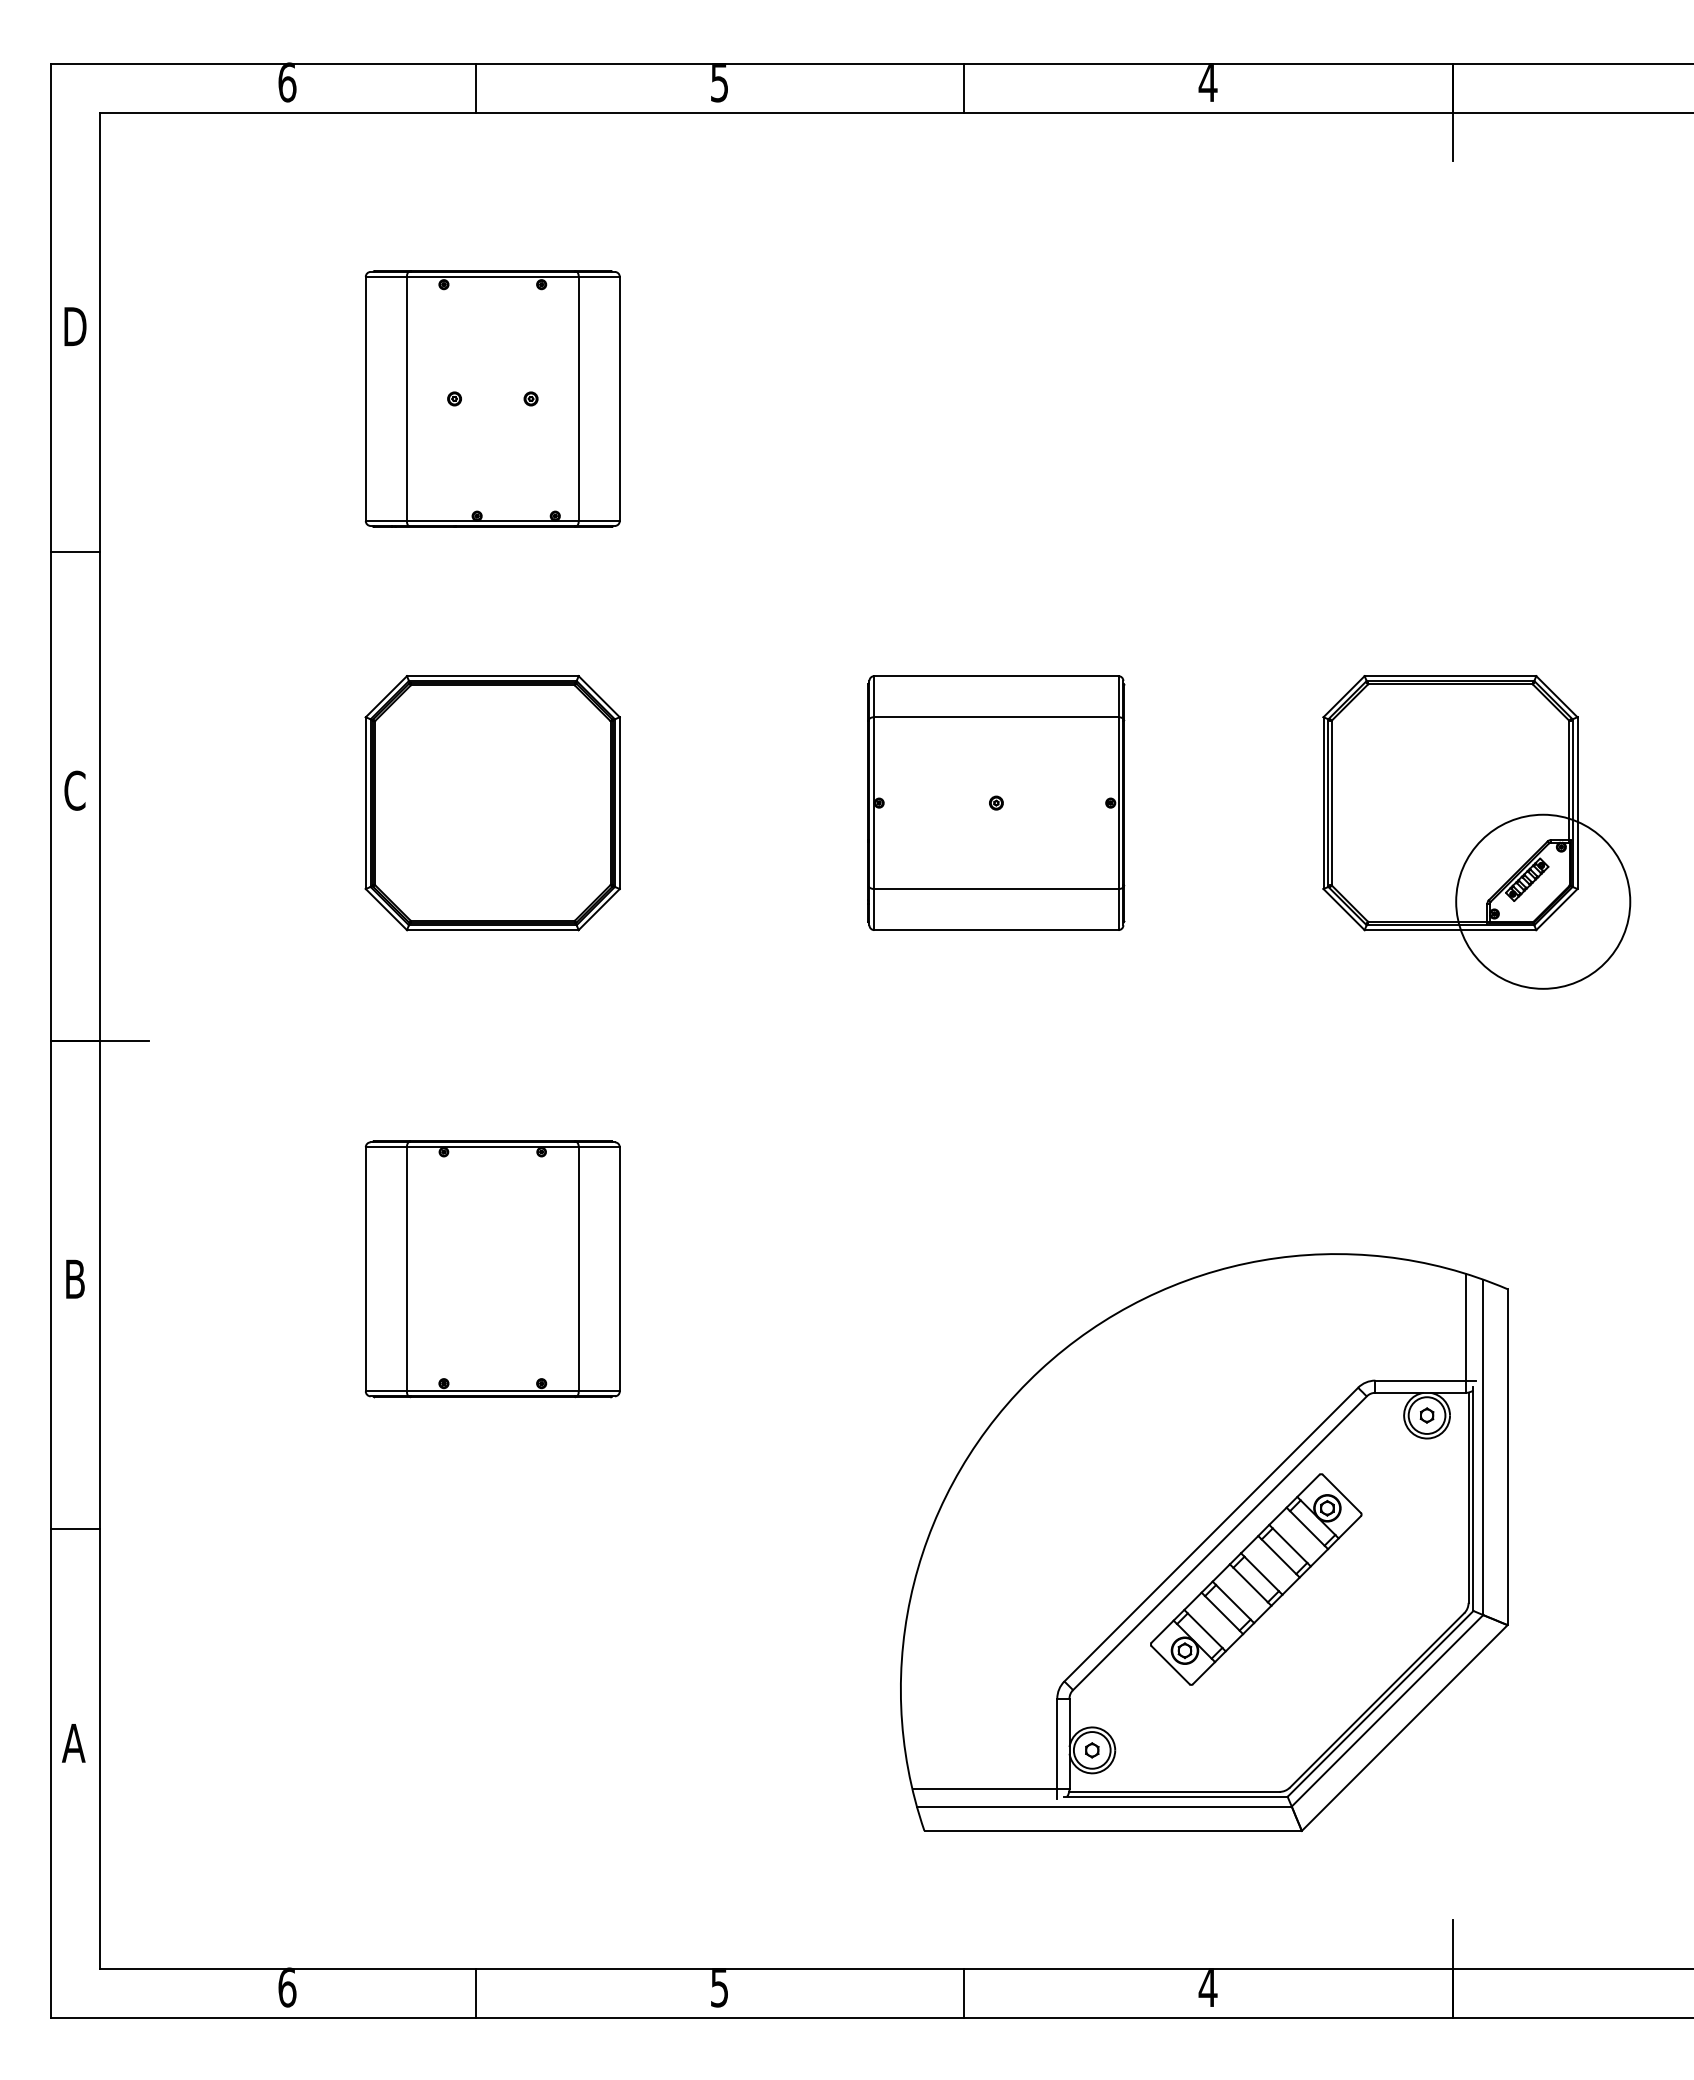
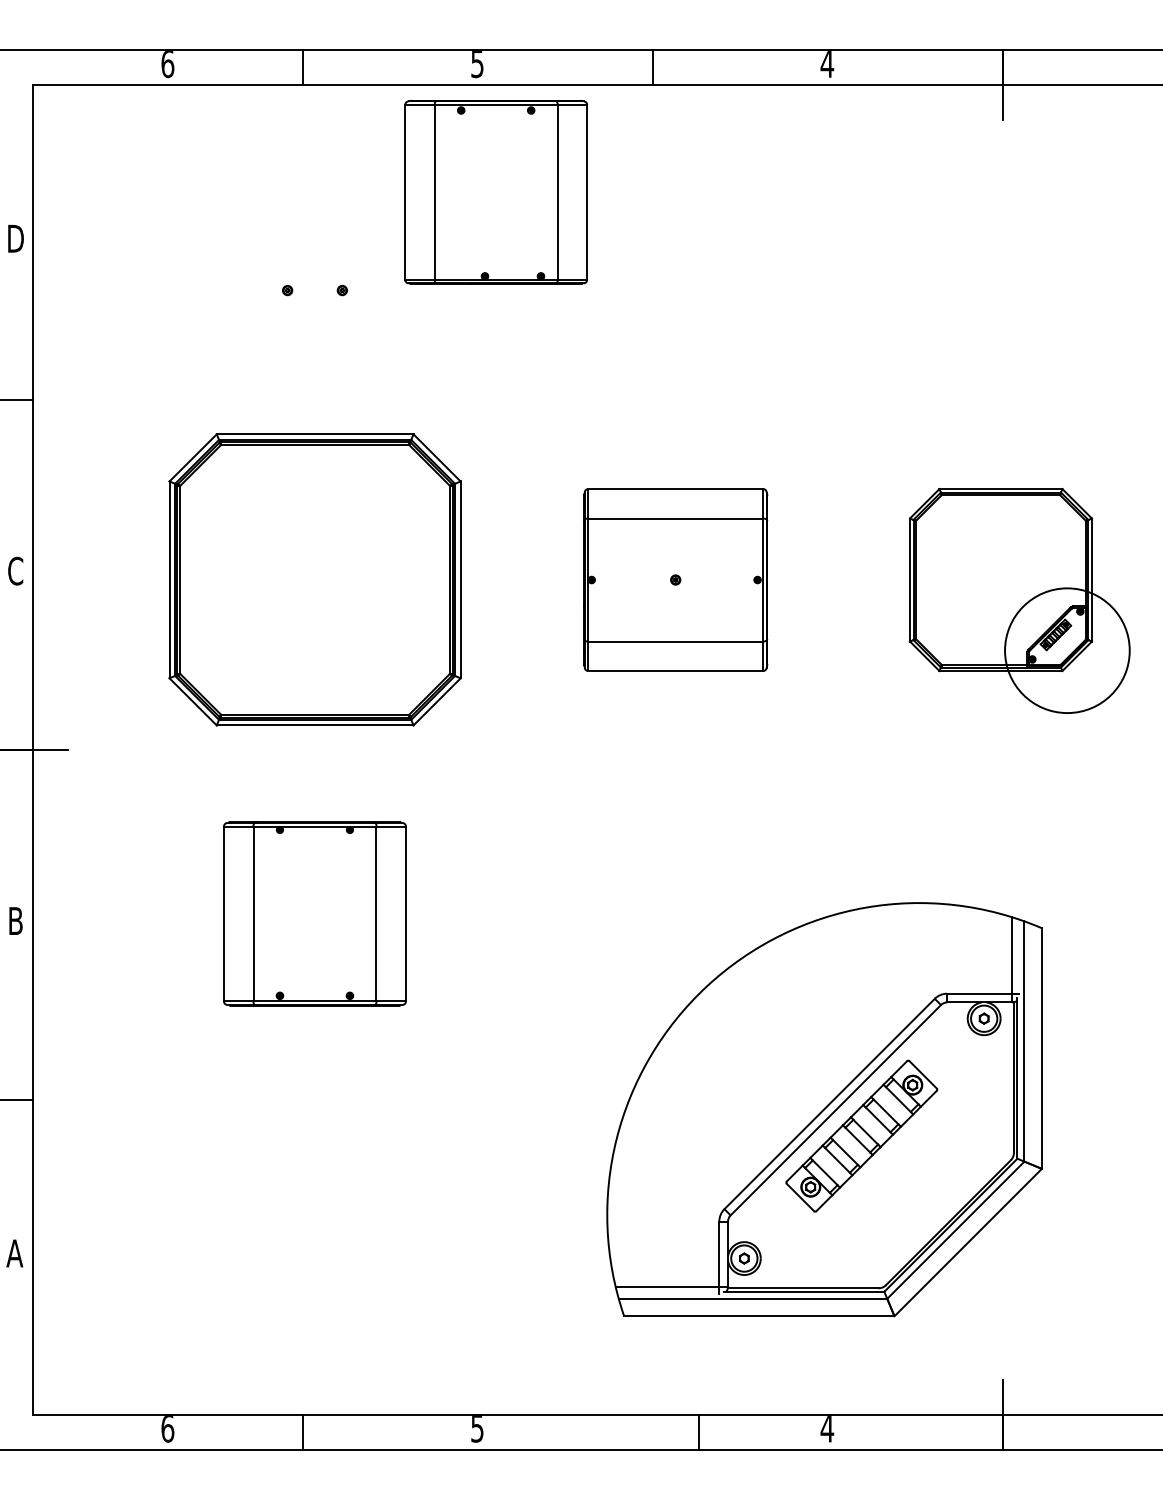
part: (492, 398) -> (495, 192), moved
part: (492, 803) -> (314, 580), size x1.6
line: (964, 1992) -> (698, 1431), moved

